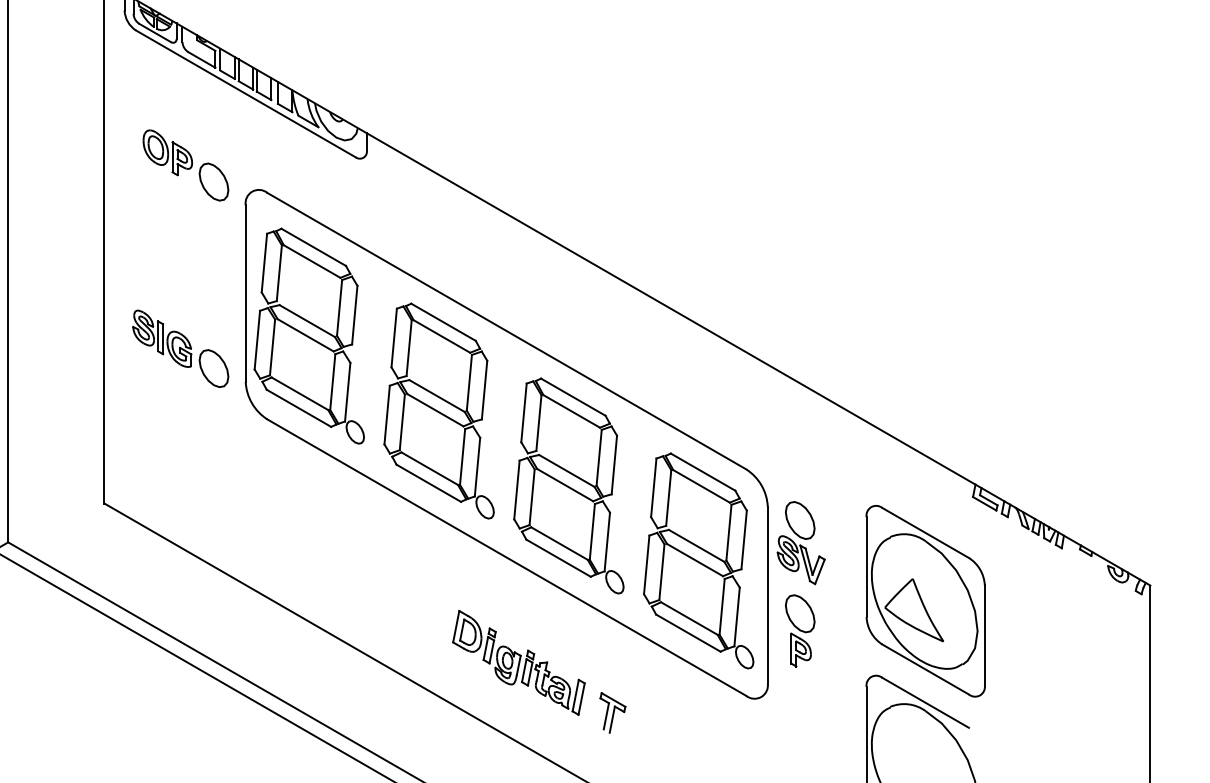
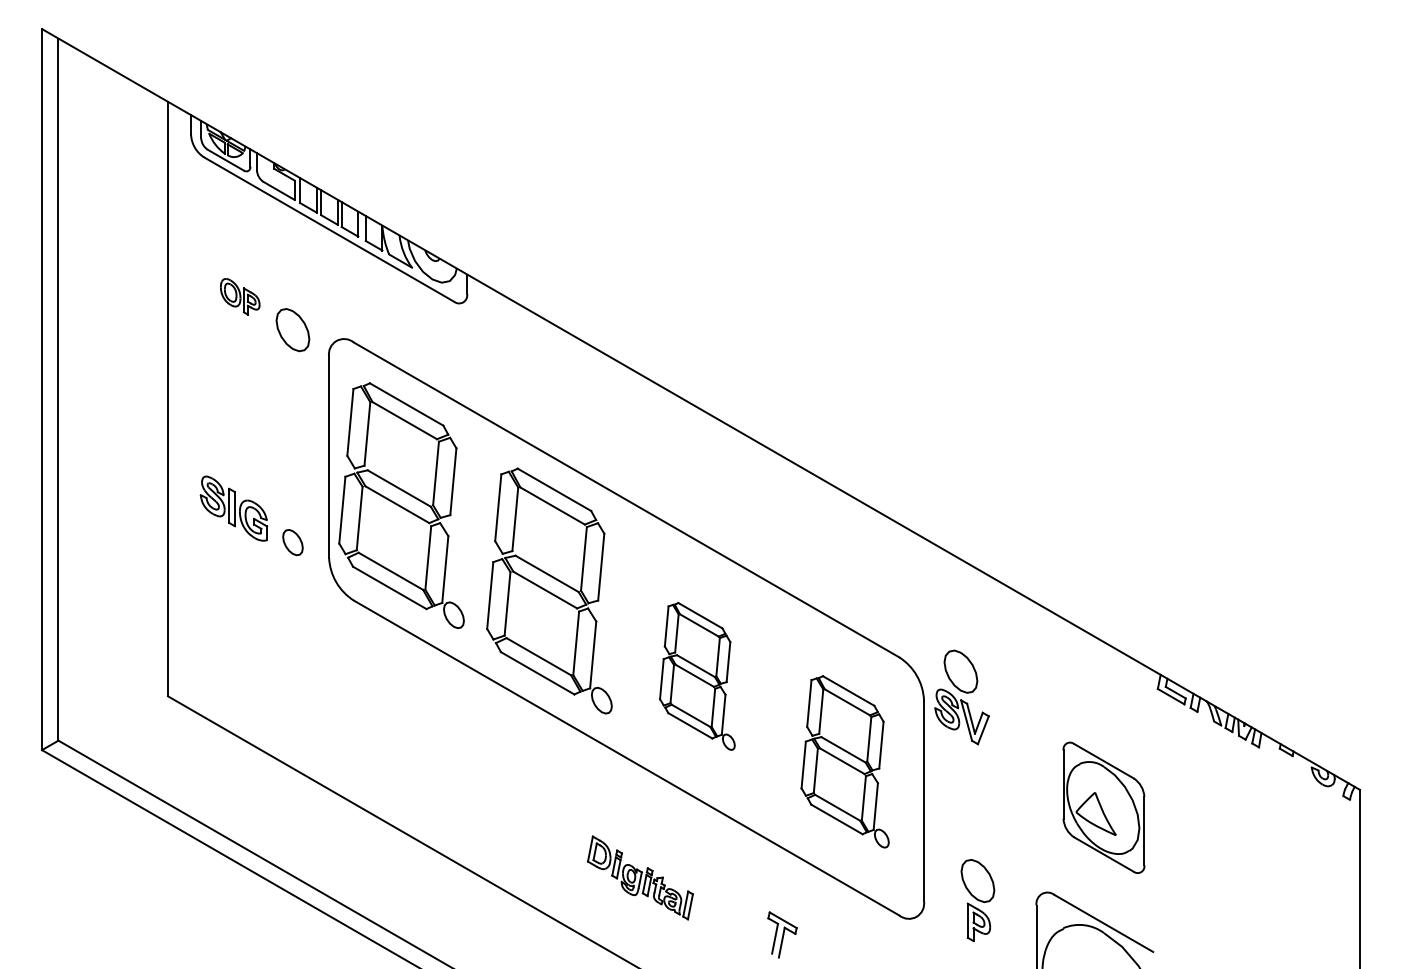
part: (167, 152) -> (239, 296), size x0.7
part: (213, 368) -> (292, 542), size x0.6
part: (569, 486) -> (697, 676), size x0.6
part: (800, 543) -> (961, 697), moved
part: (698, 560) -> (844, 761), size x0.7
part: (925, 601) -> (1103, 807), size x0.6
part: (799, 630) -> (977, 900), moved
part: (519, 662) -> (640, 877), size x0.7
part: (612, 712) -> (782, 934), moved

